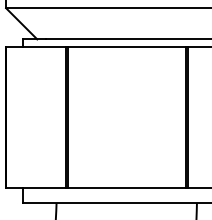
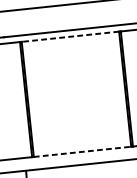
line: (126, 47) -> (70, 37), solid -> dashed
line: (127, 187) -> (82, 151), solid -> dashed

